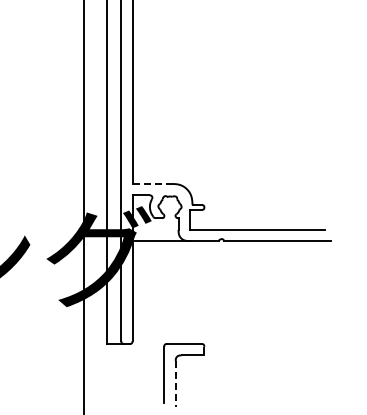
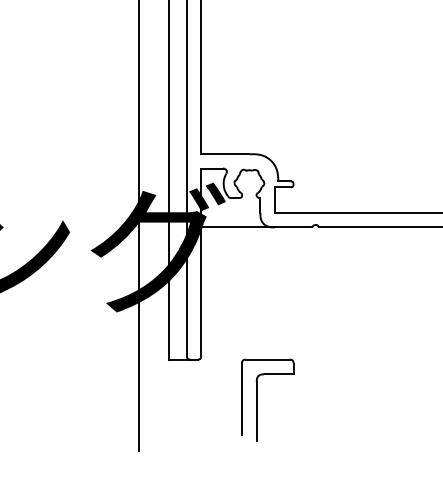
line: (151, 184) -> (225, 154), dashed -> solid
line: (175, 384) -> (256, 411), dashed -> solid

